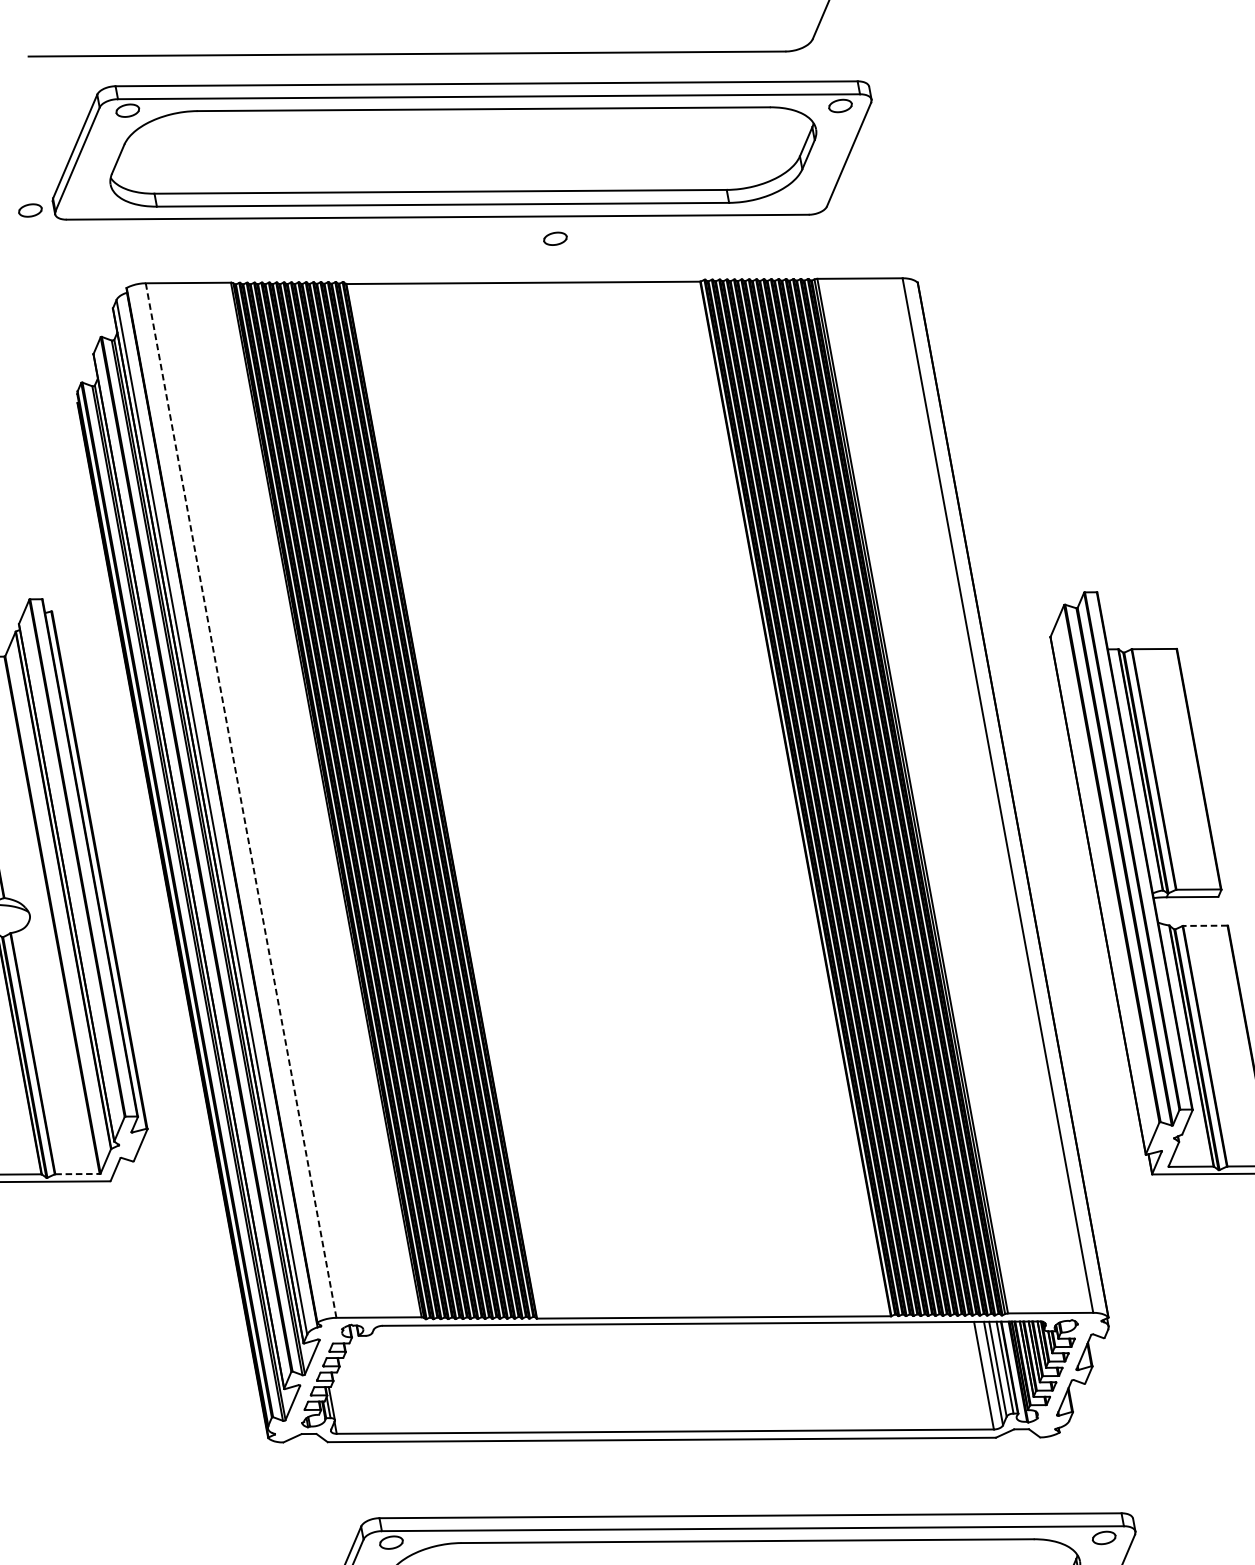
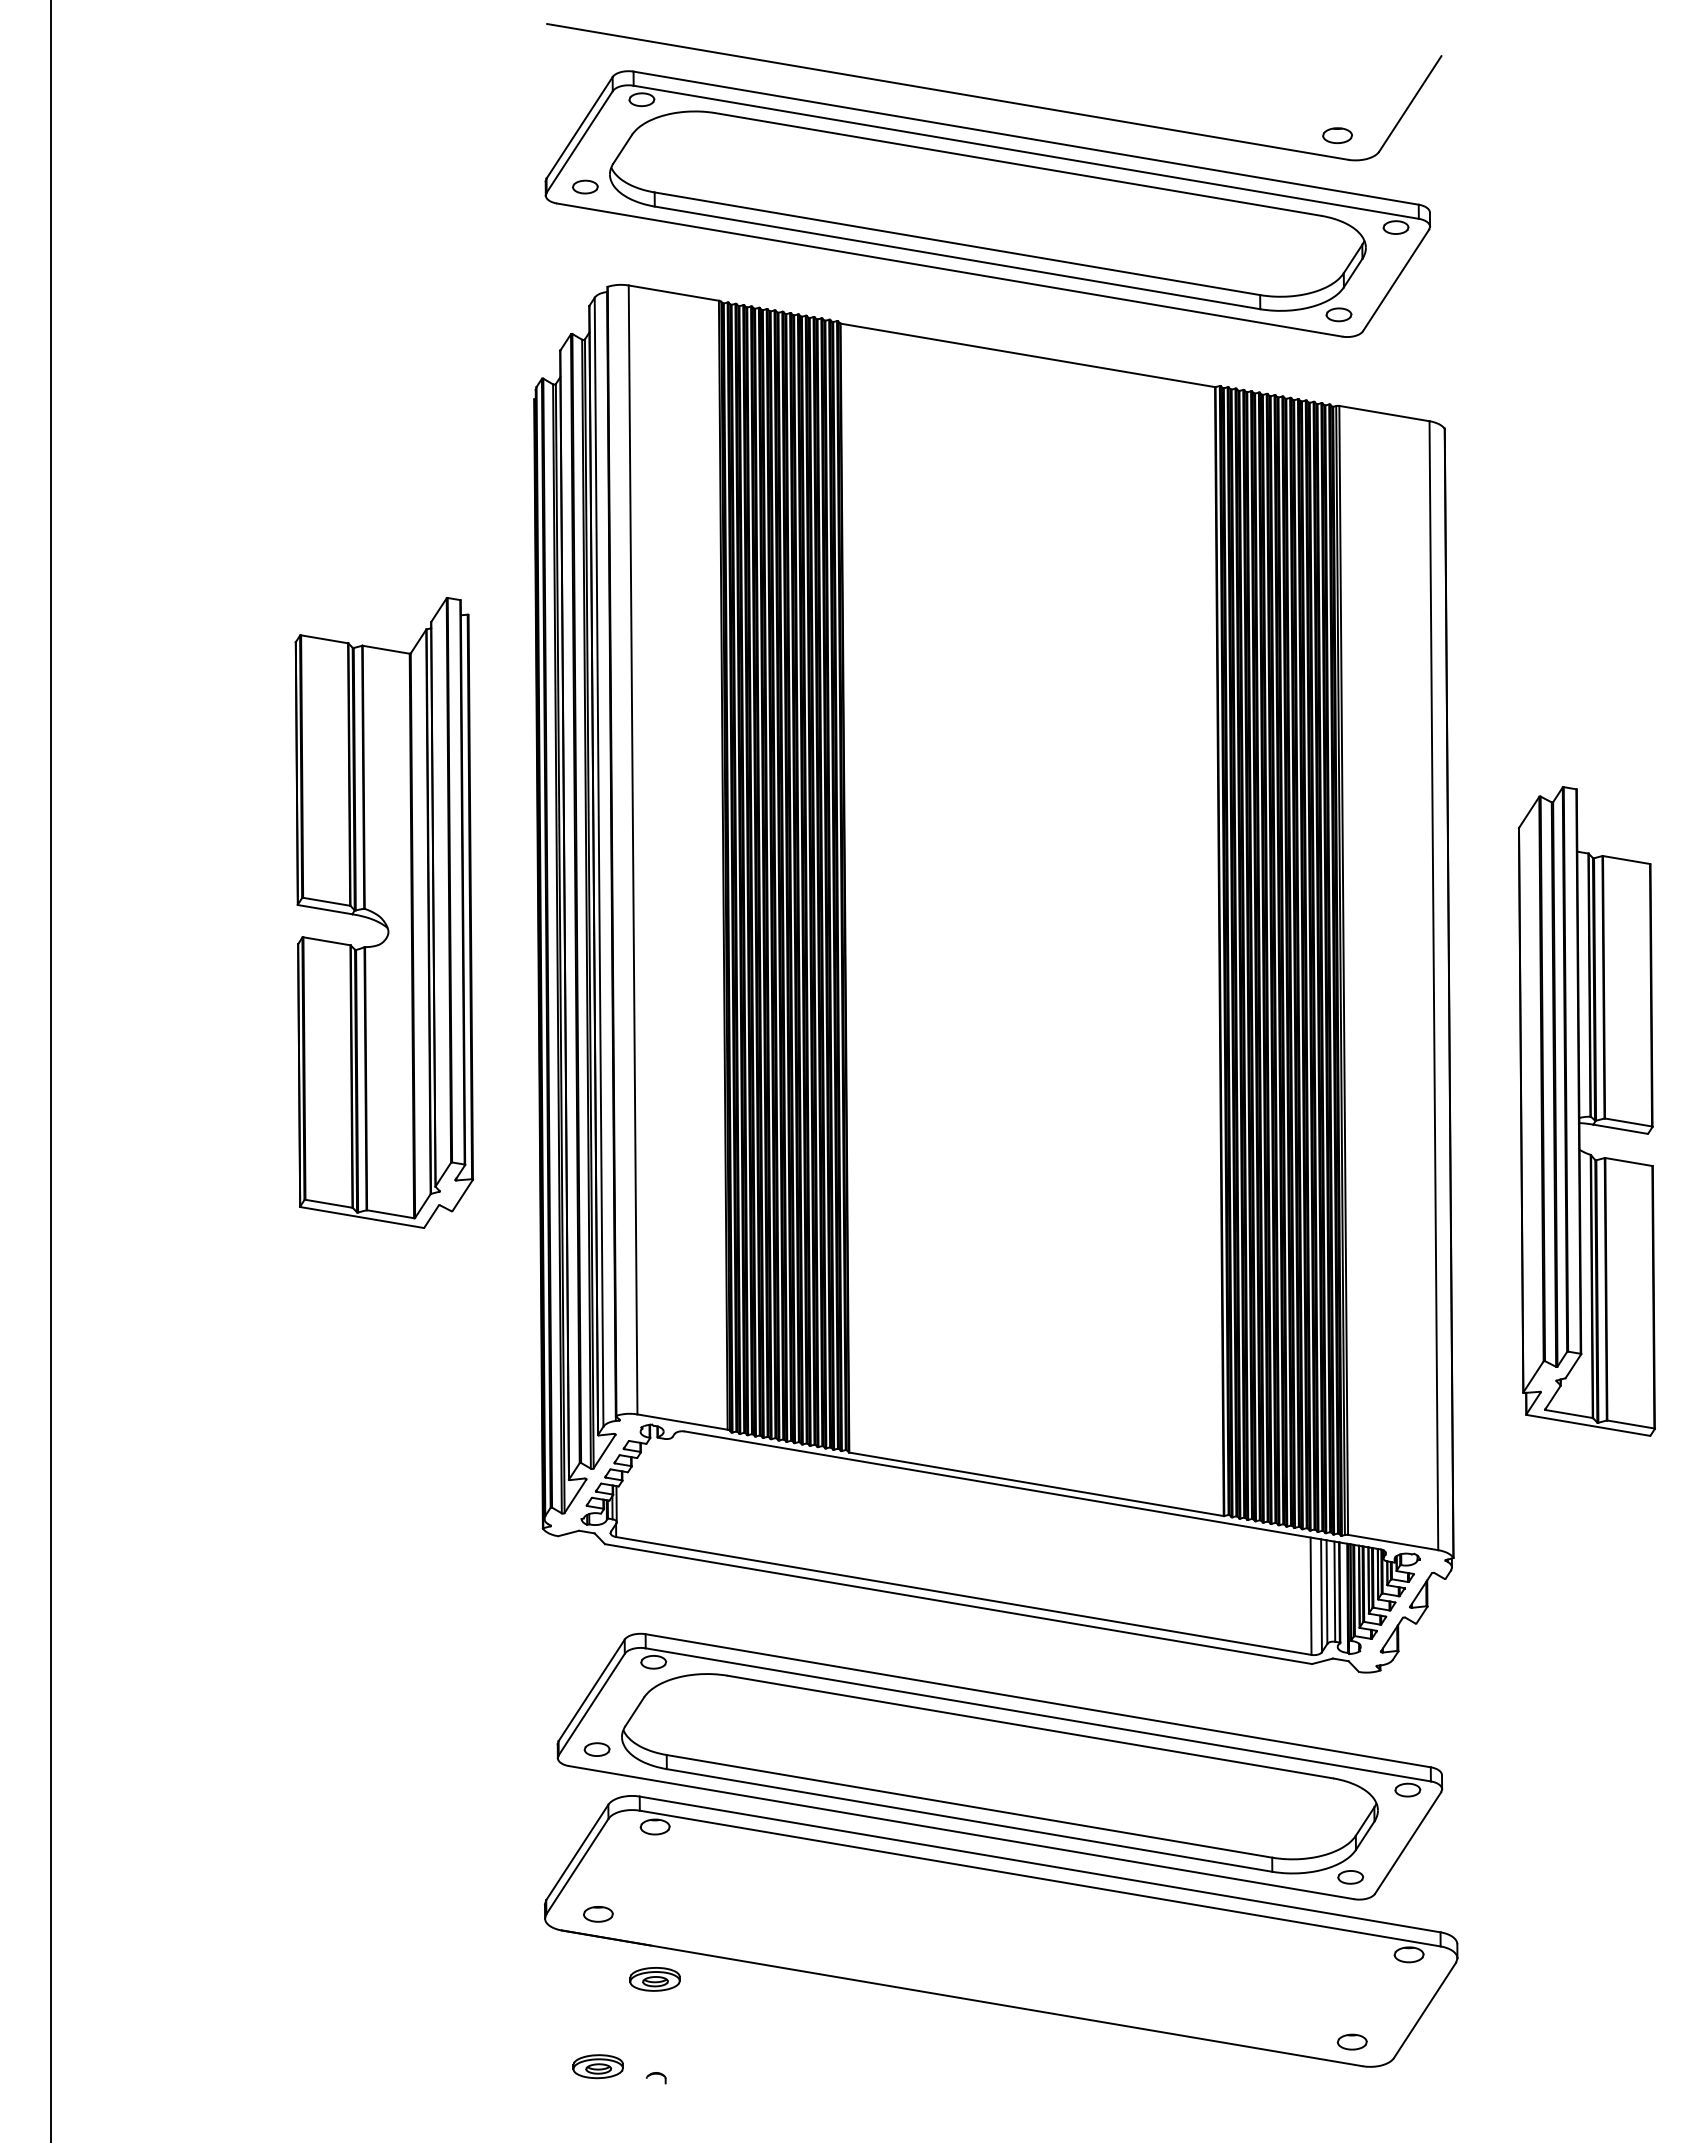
part: (771, 30) -> (1337, 135), added
part: (30, 209) -> (585, 186), moved
part: (554, 238) -> (1338, 314), moved
line: (241, 800) -> (633, 849), dashed -> solid
line: (1205, 926) -> (1628, 1162), dashed -> solid
line: (77, 1174) -> (390, 1214), dashed -> solid

